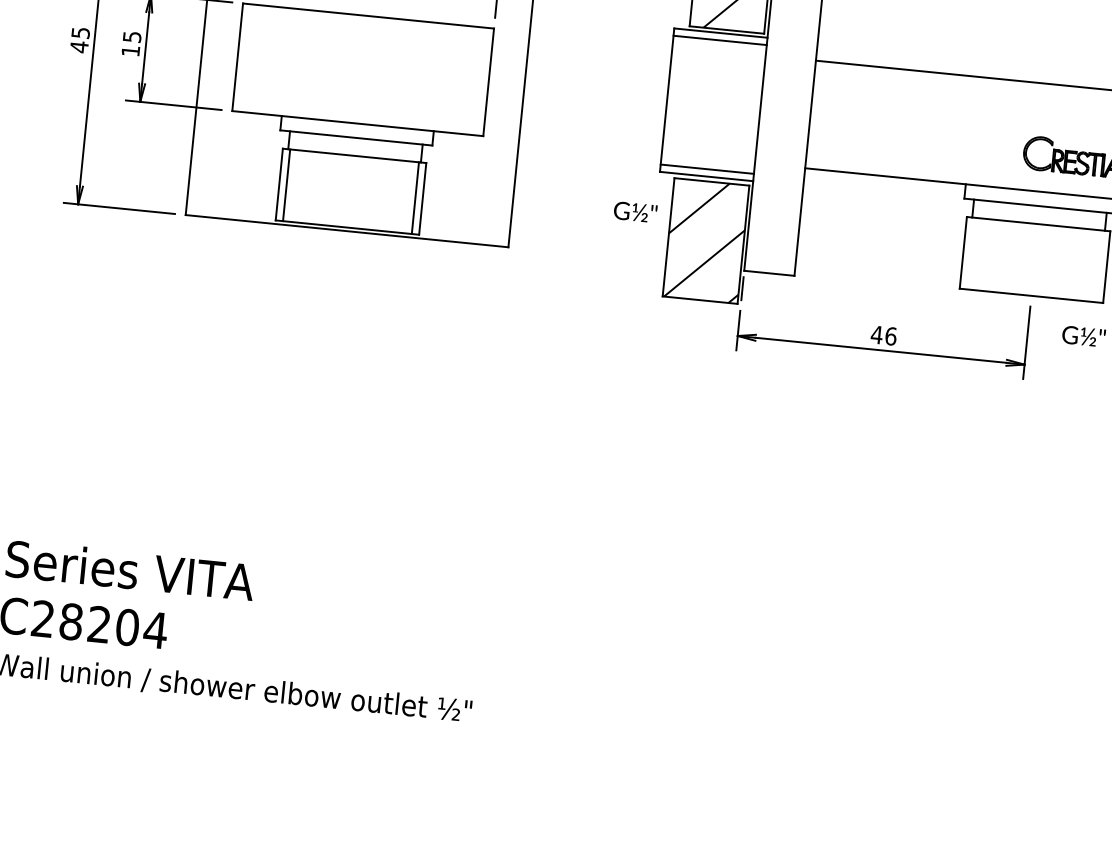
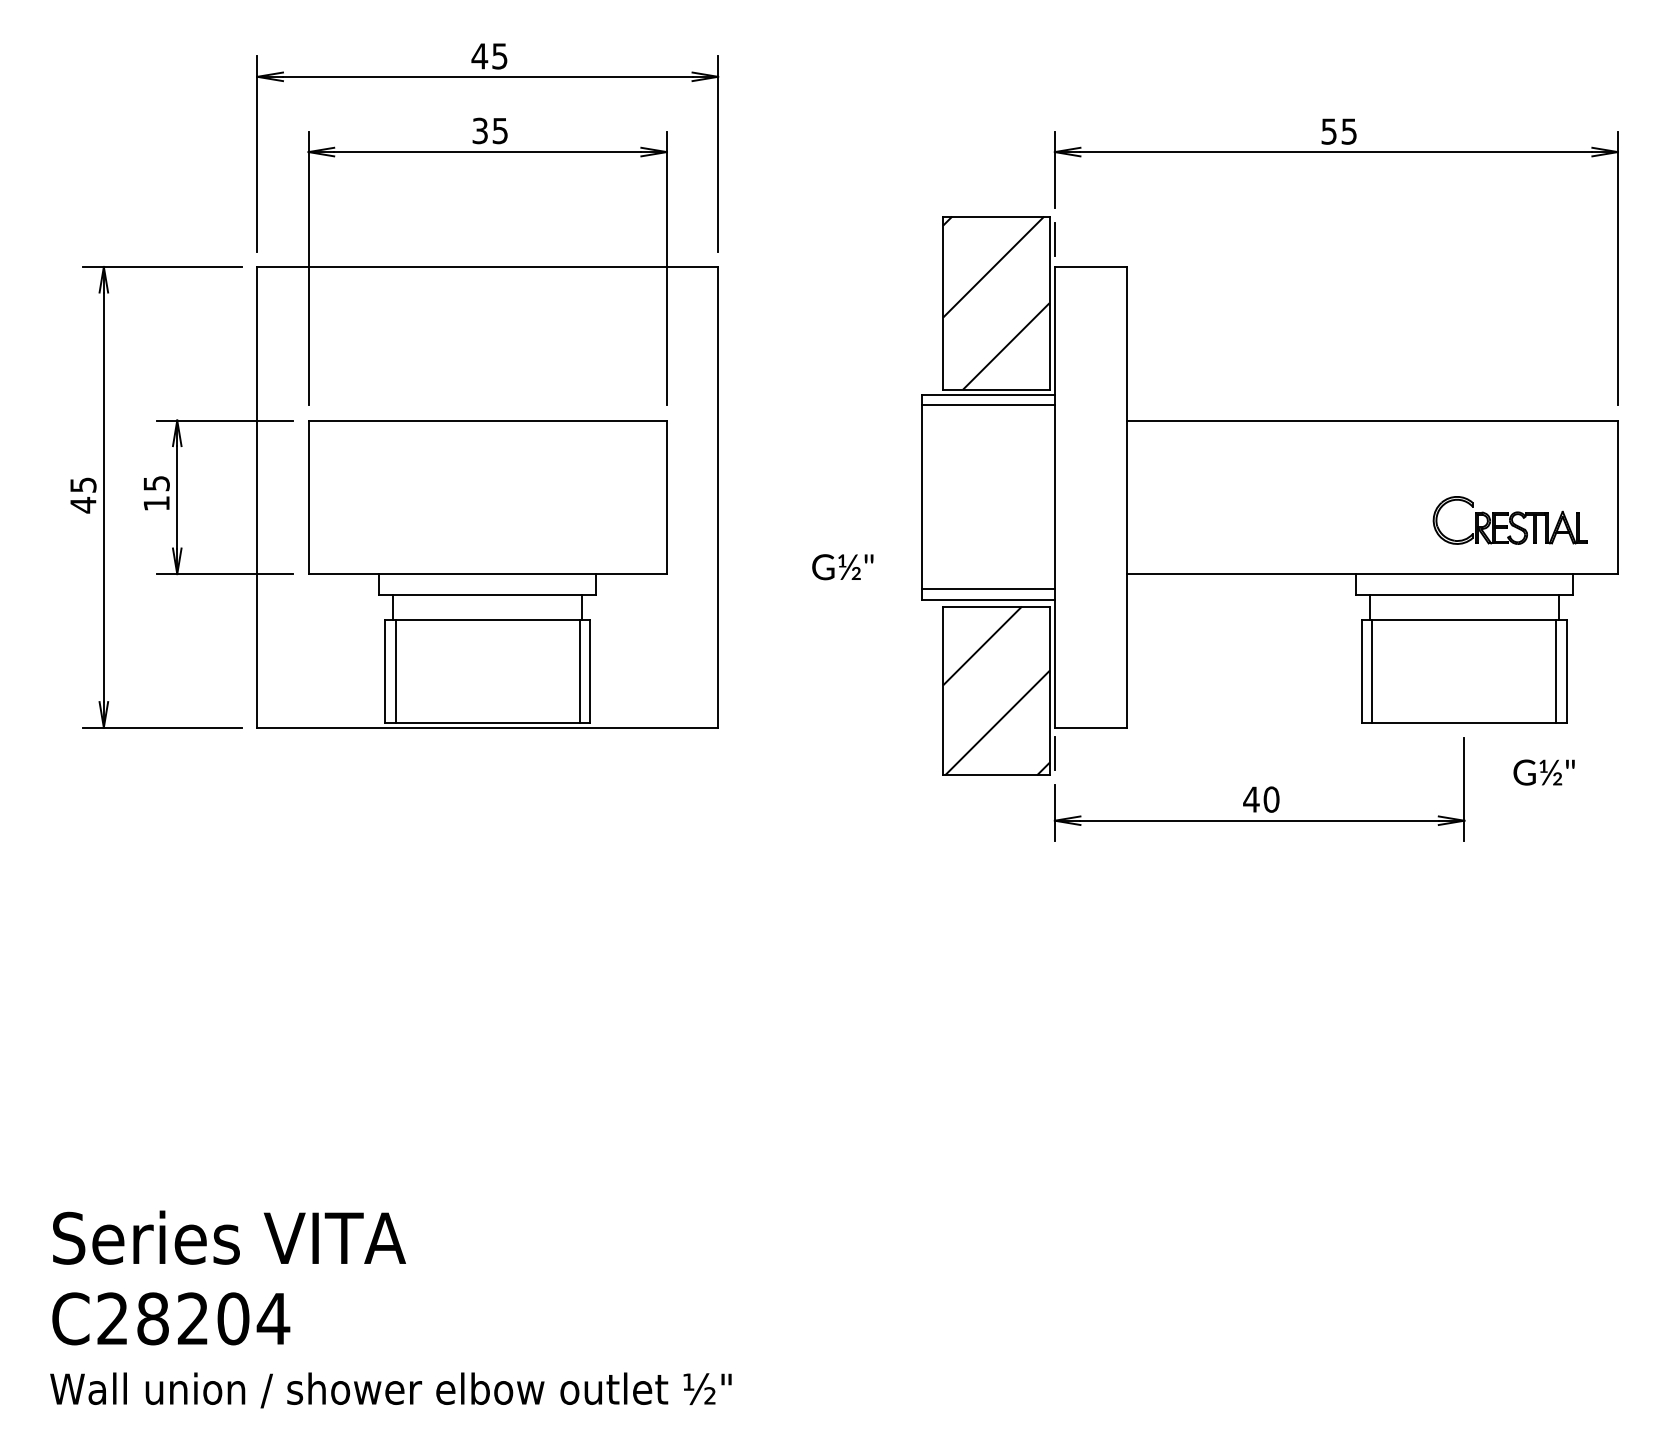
text: (635, 212) -> (842, 567), moved
line: (970, 253) -> (1372, 671), added
line: (1099, 266) -> (1556, 671), added
text: (890, 336) -> (1271, 799), 46 -> 40

